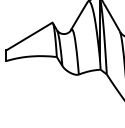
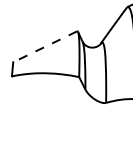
line: (29, 36) -> (45, 46), solid -> dashed

